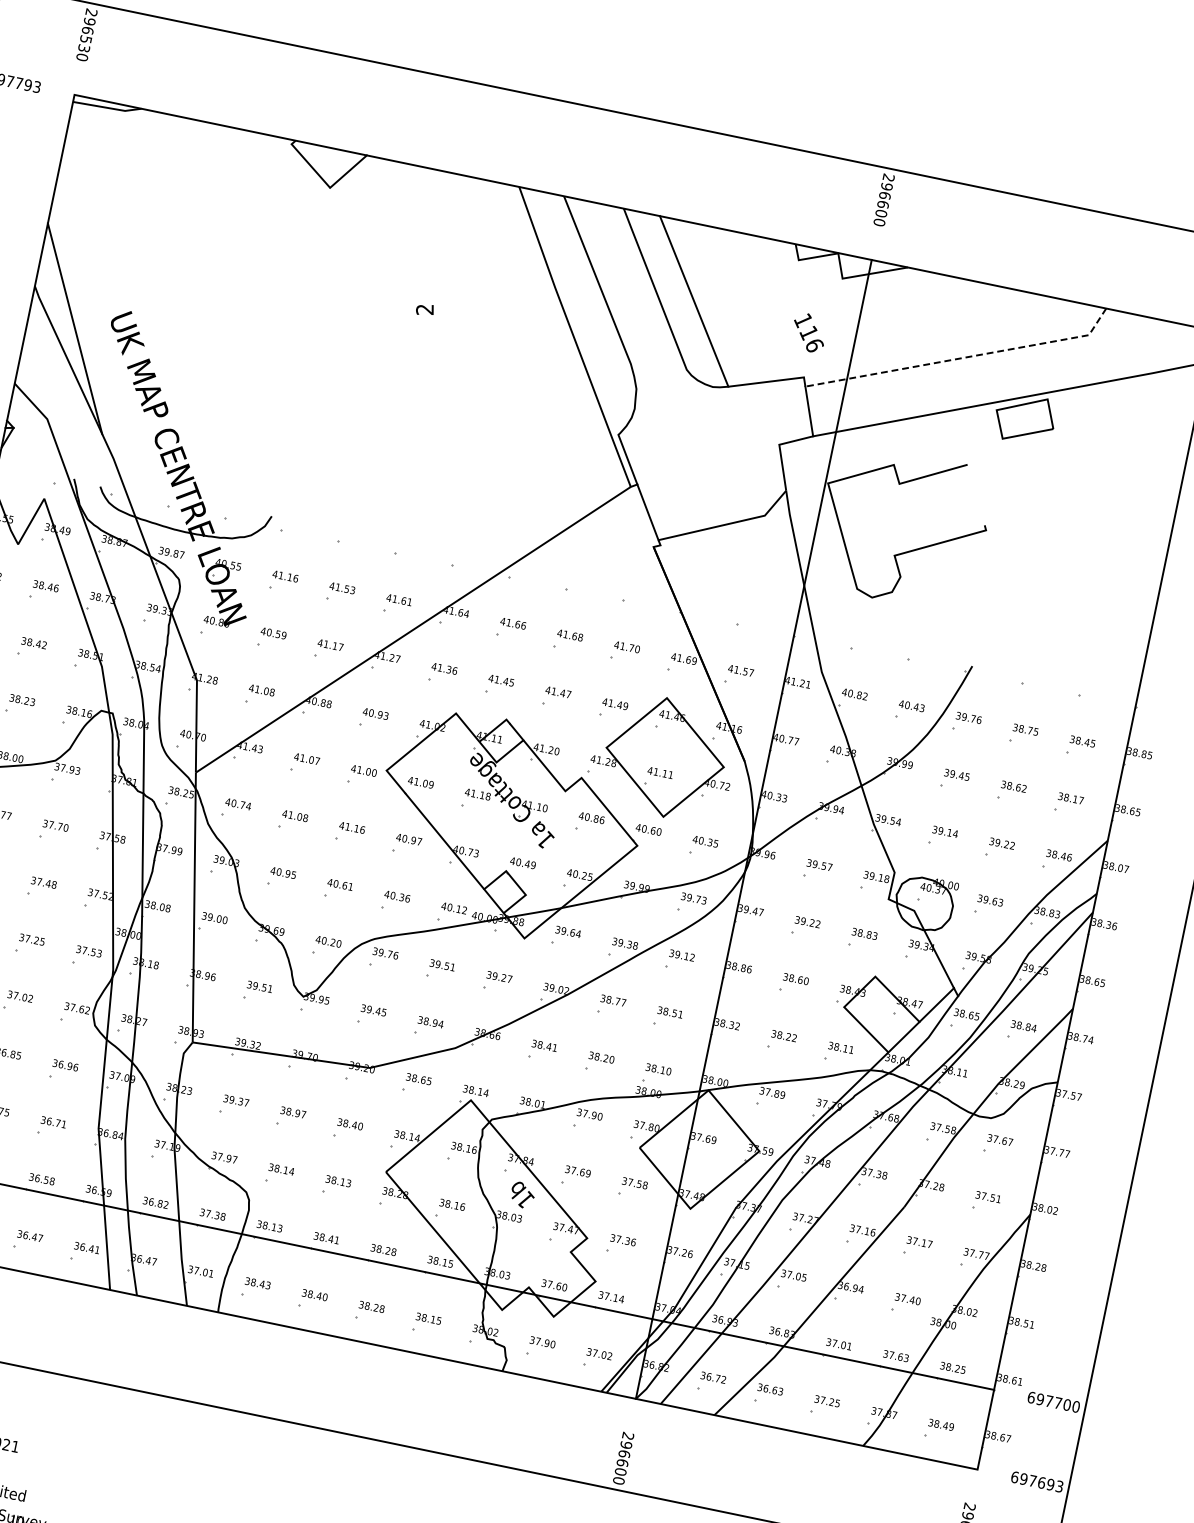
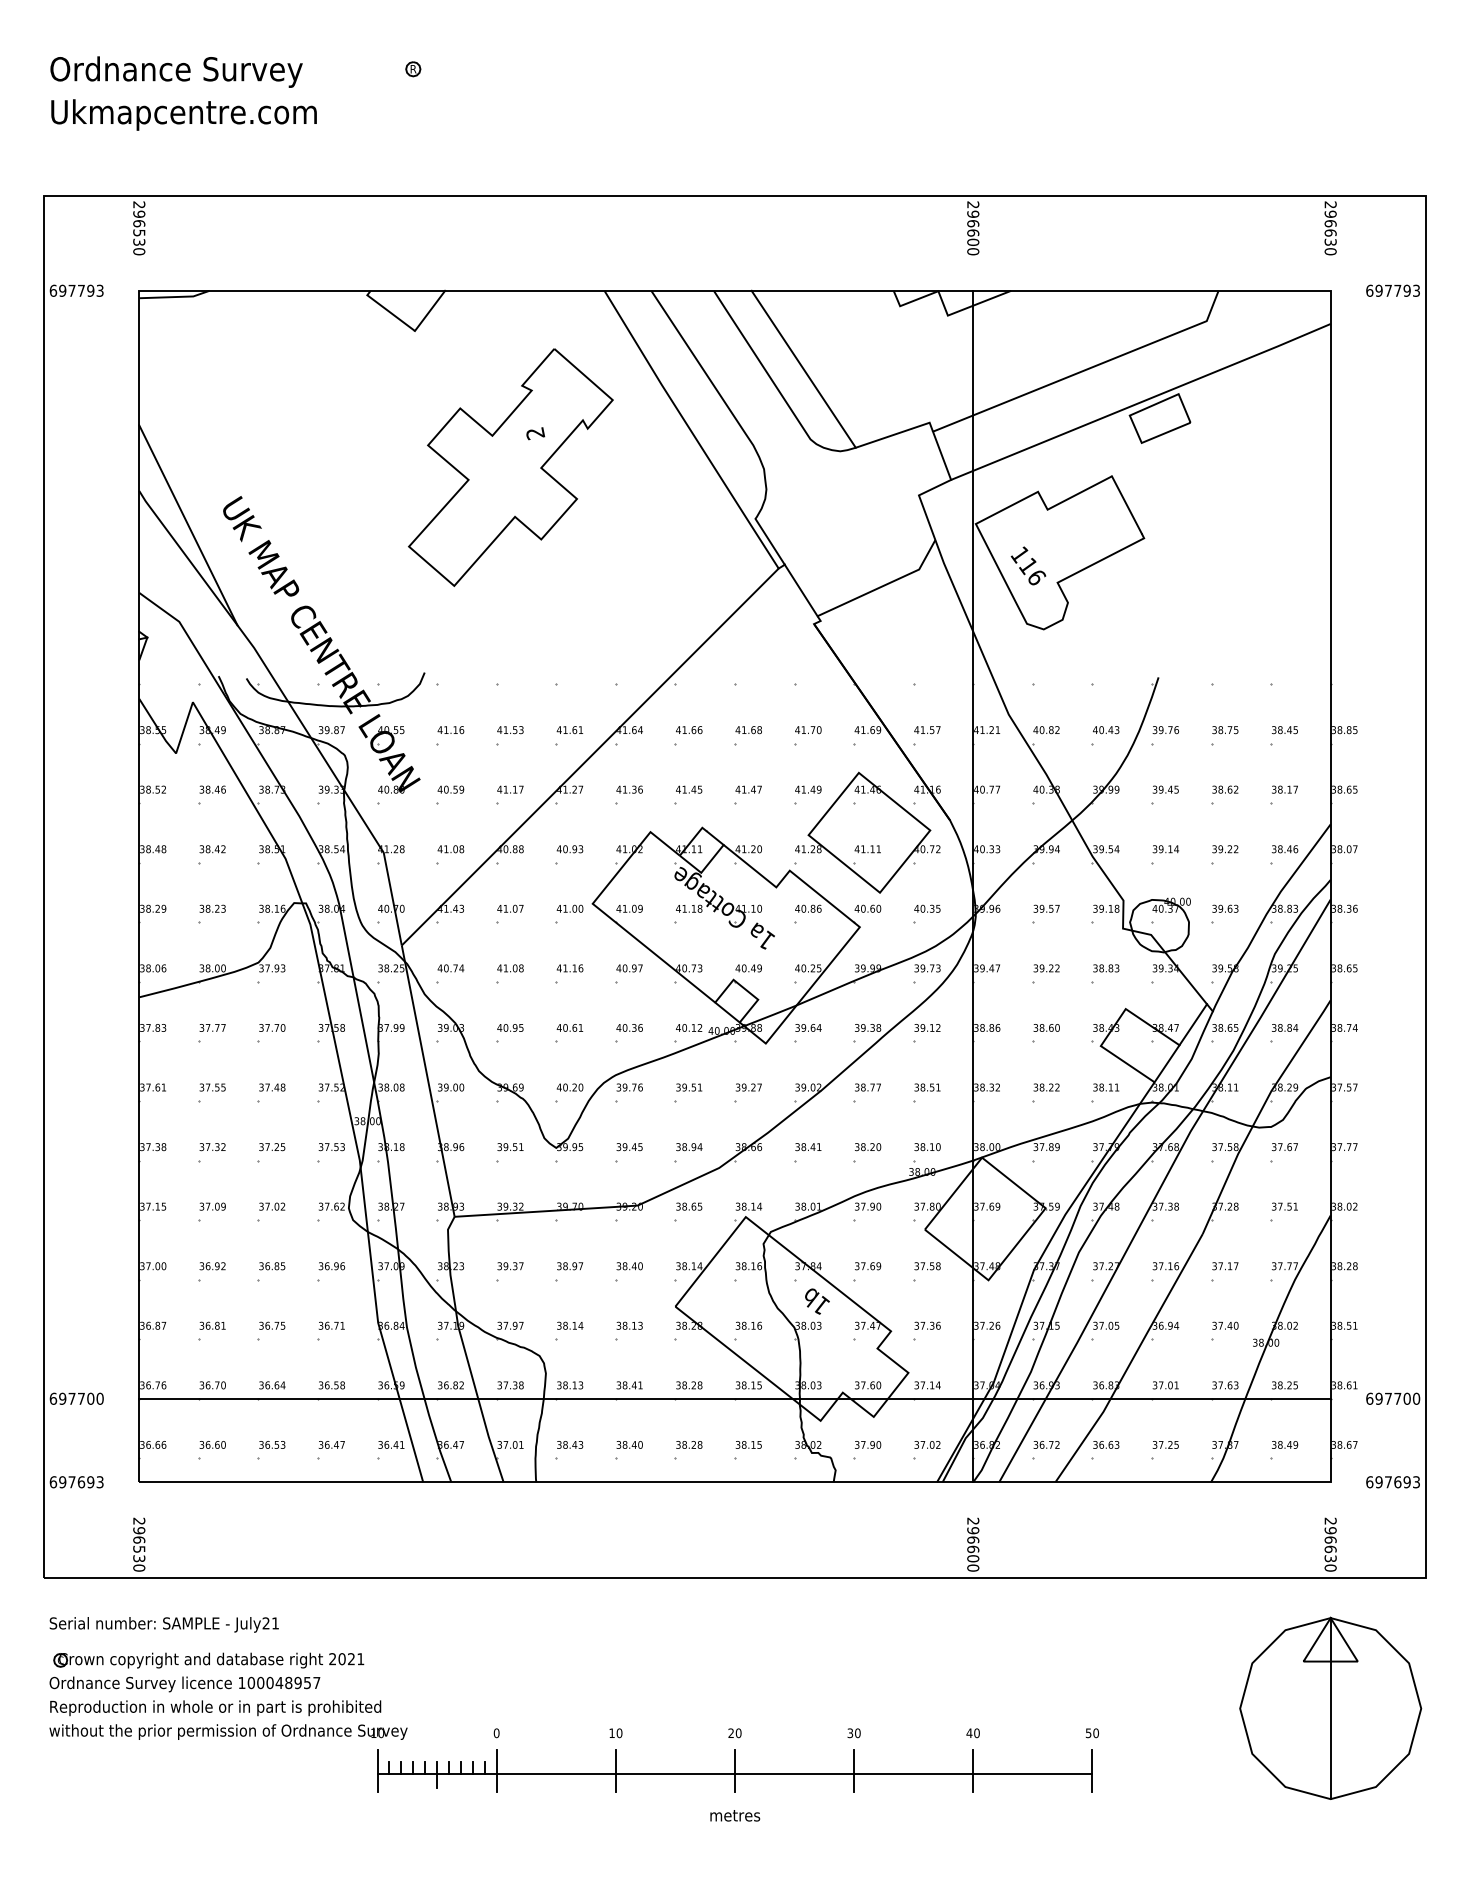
text: (809, 332) -> (1028, 565), moved
part: (394, 337) -> (510, 467), added
line: (963, 358) -> (1085, 370), dashed -> solid
line: (975, 494) -> (1126, 504), added

